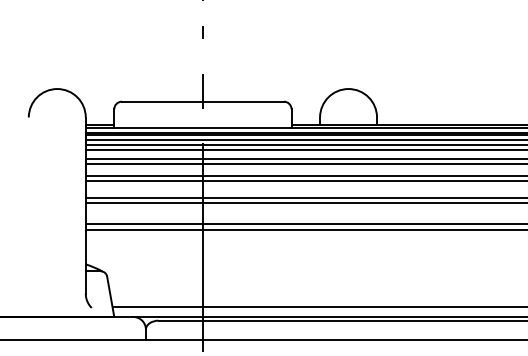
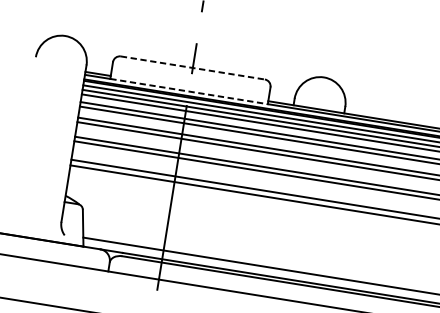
line: (203, 101) -> (193, 67), solid -> dashed
line: (202, 128) -> (188, 91), solid -> dashed

